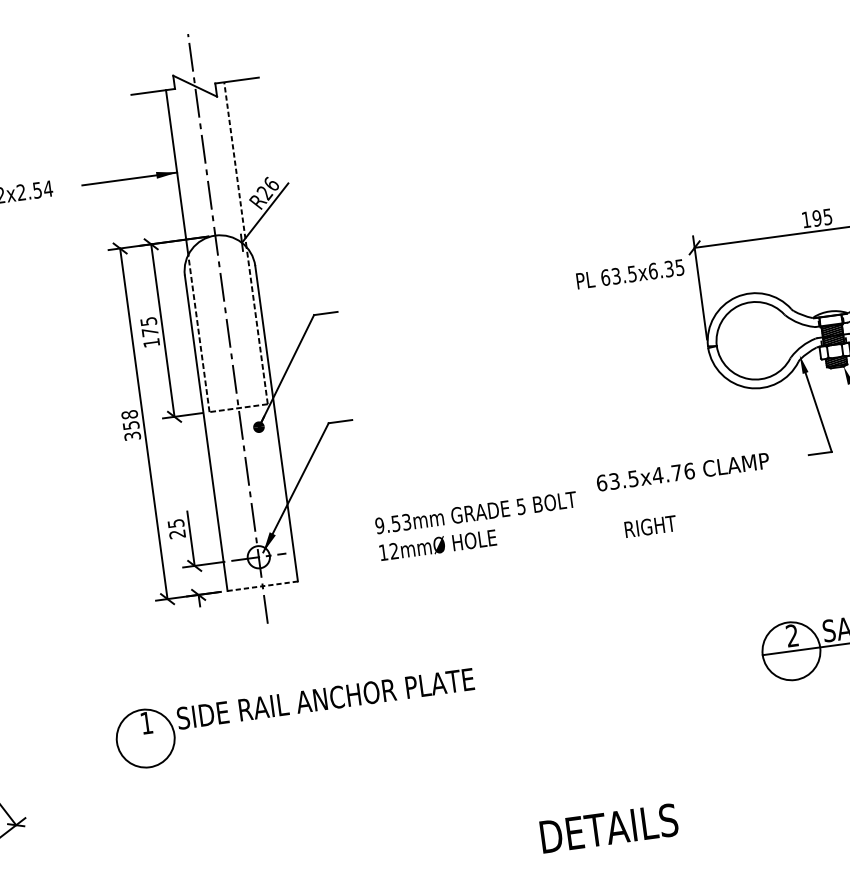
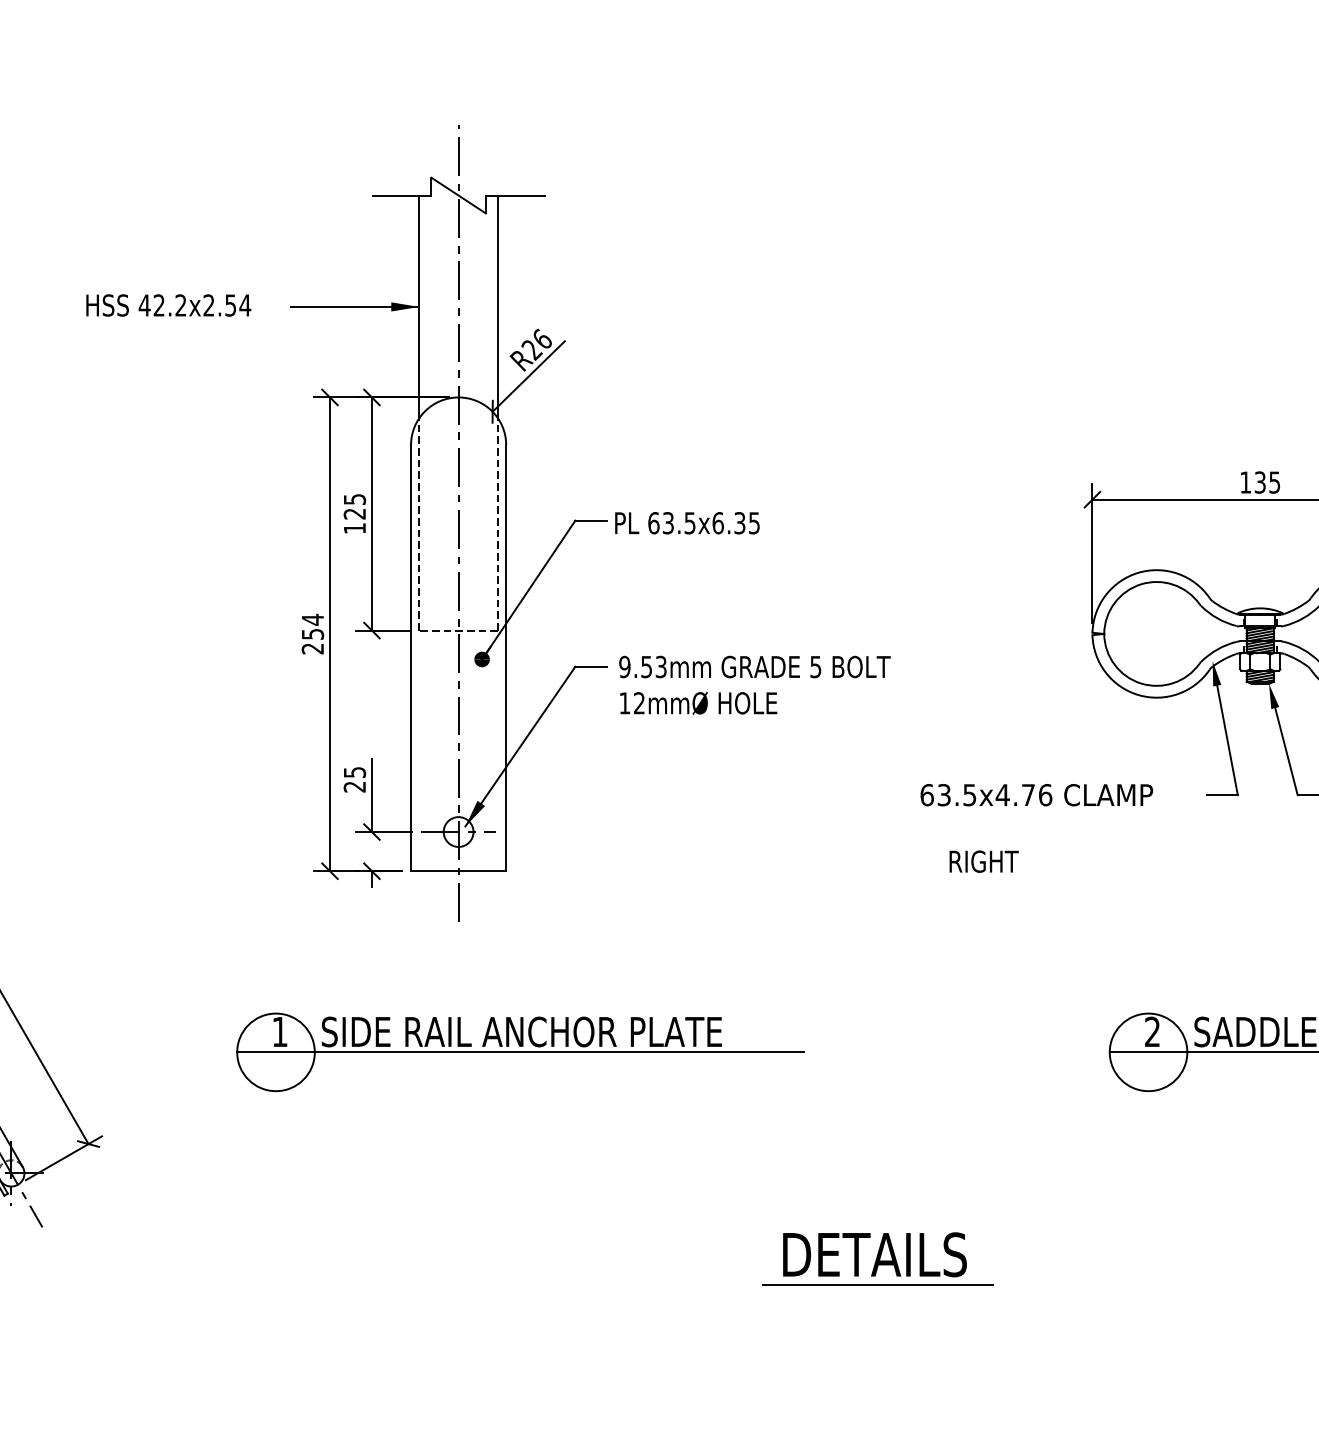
line: (235, 164) -> (497, 306), dashed -> solid
text: (816, 218) -> (1259, 482), 195 -> 135
text: (630, 274) -> (687, 523), moved
text: (149, 331) -> (354, 513), 175 -> 125
text: (130, 424) -> (312, 633), 358 -> 254
text: (477, 525) -> (754, 684), moved
line: (262, 586) -> (458, 871), dashed -> solid
line: (326, 714) -> (520, 1052), added
line: (614, 850) -> (877, 1284), added

